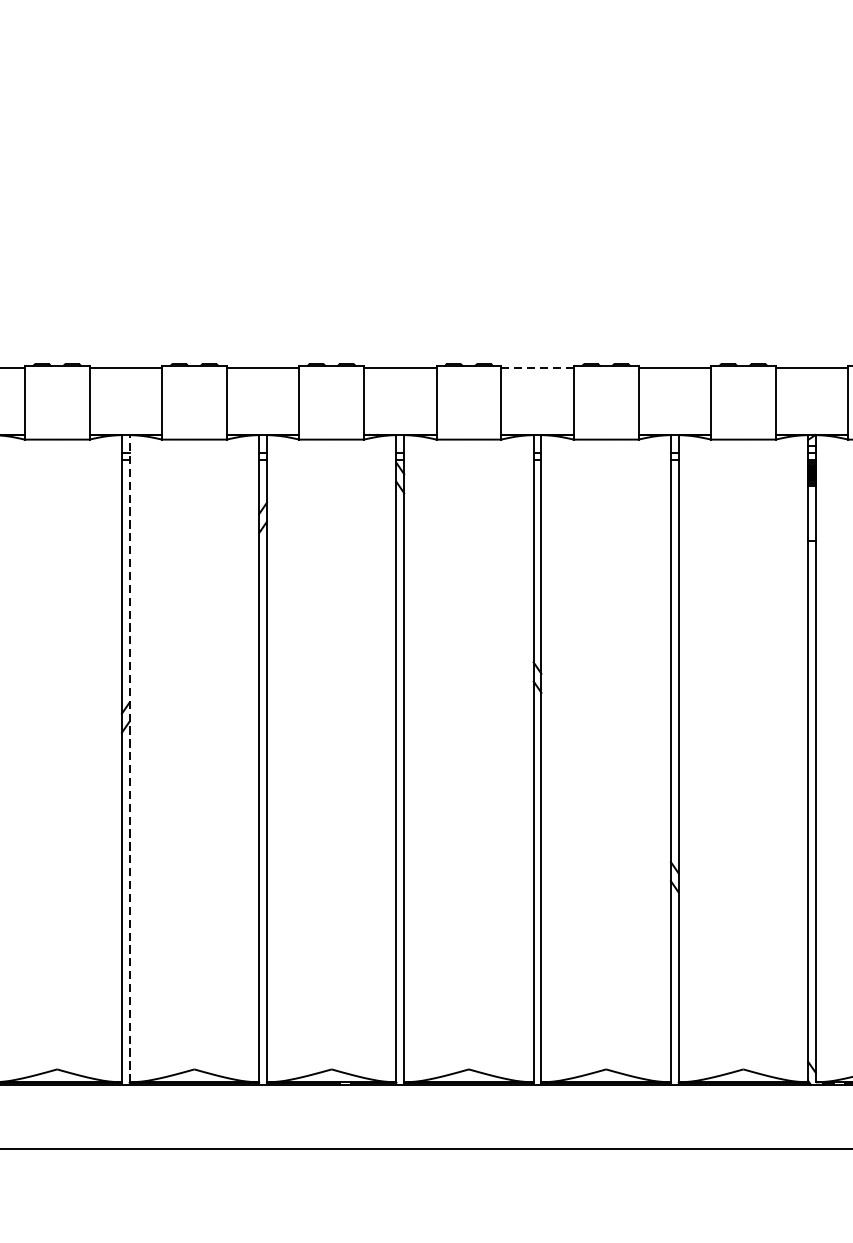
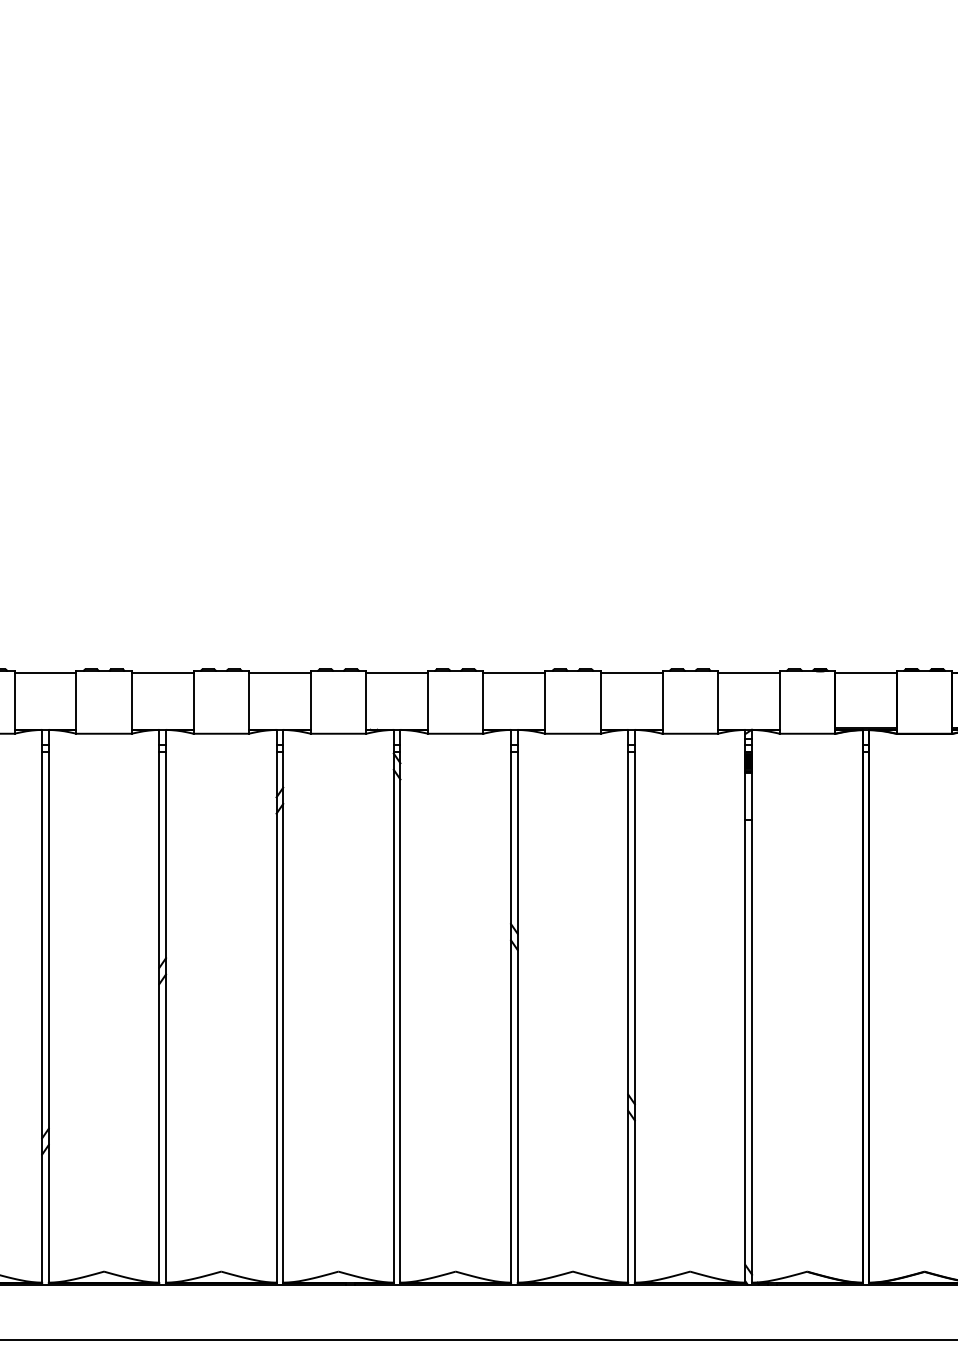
line: (537, 367) -> (514, 672), dashed -> solid
line: (130, 757) -> (166, 1005), dashed -> solid

